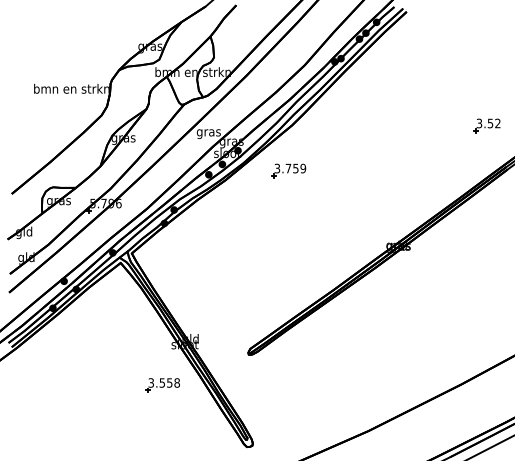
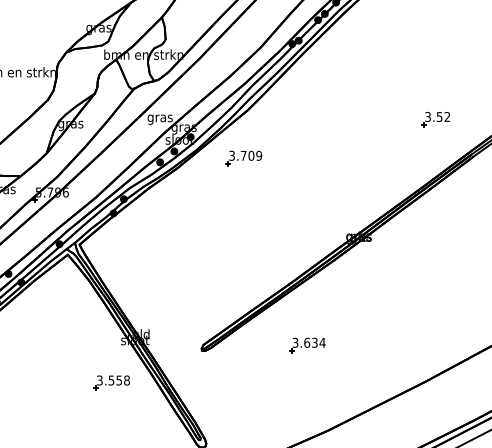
part: (486, 125) -> (435, 119), moved
text: (295, 168) -> (251, 155), 3.759 -> 3.709
part: (348, 349) -> (306, 345), added

